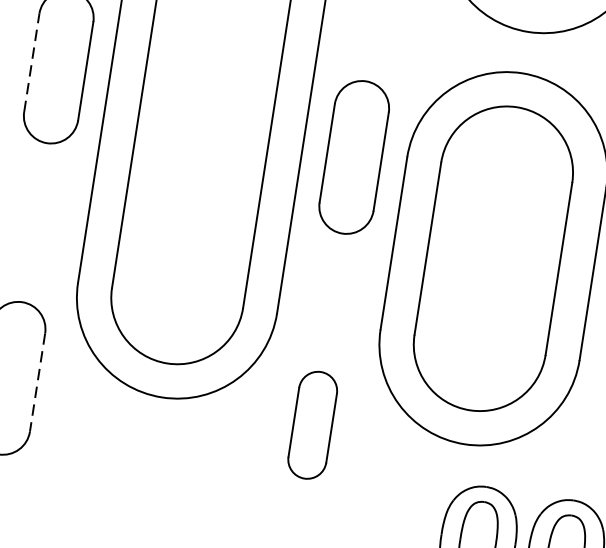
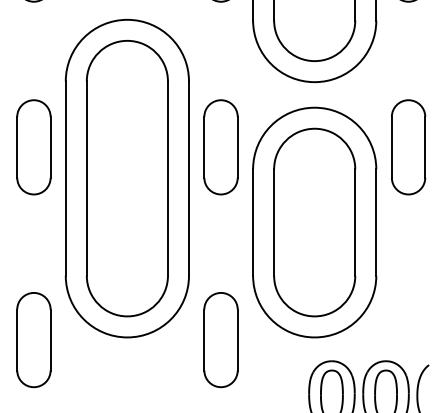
line: (32, 61) -> (17, 146), dashed -> solid
part: (353, 157) -> (220, 147), moved
line: (37, 383) -> (50, 340), dashed -> solid
part: (311, 425) -> (220, 340), size x1.43

